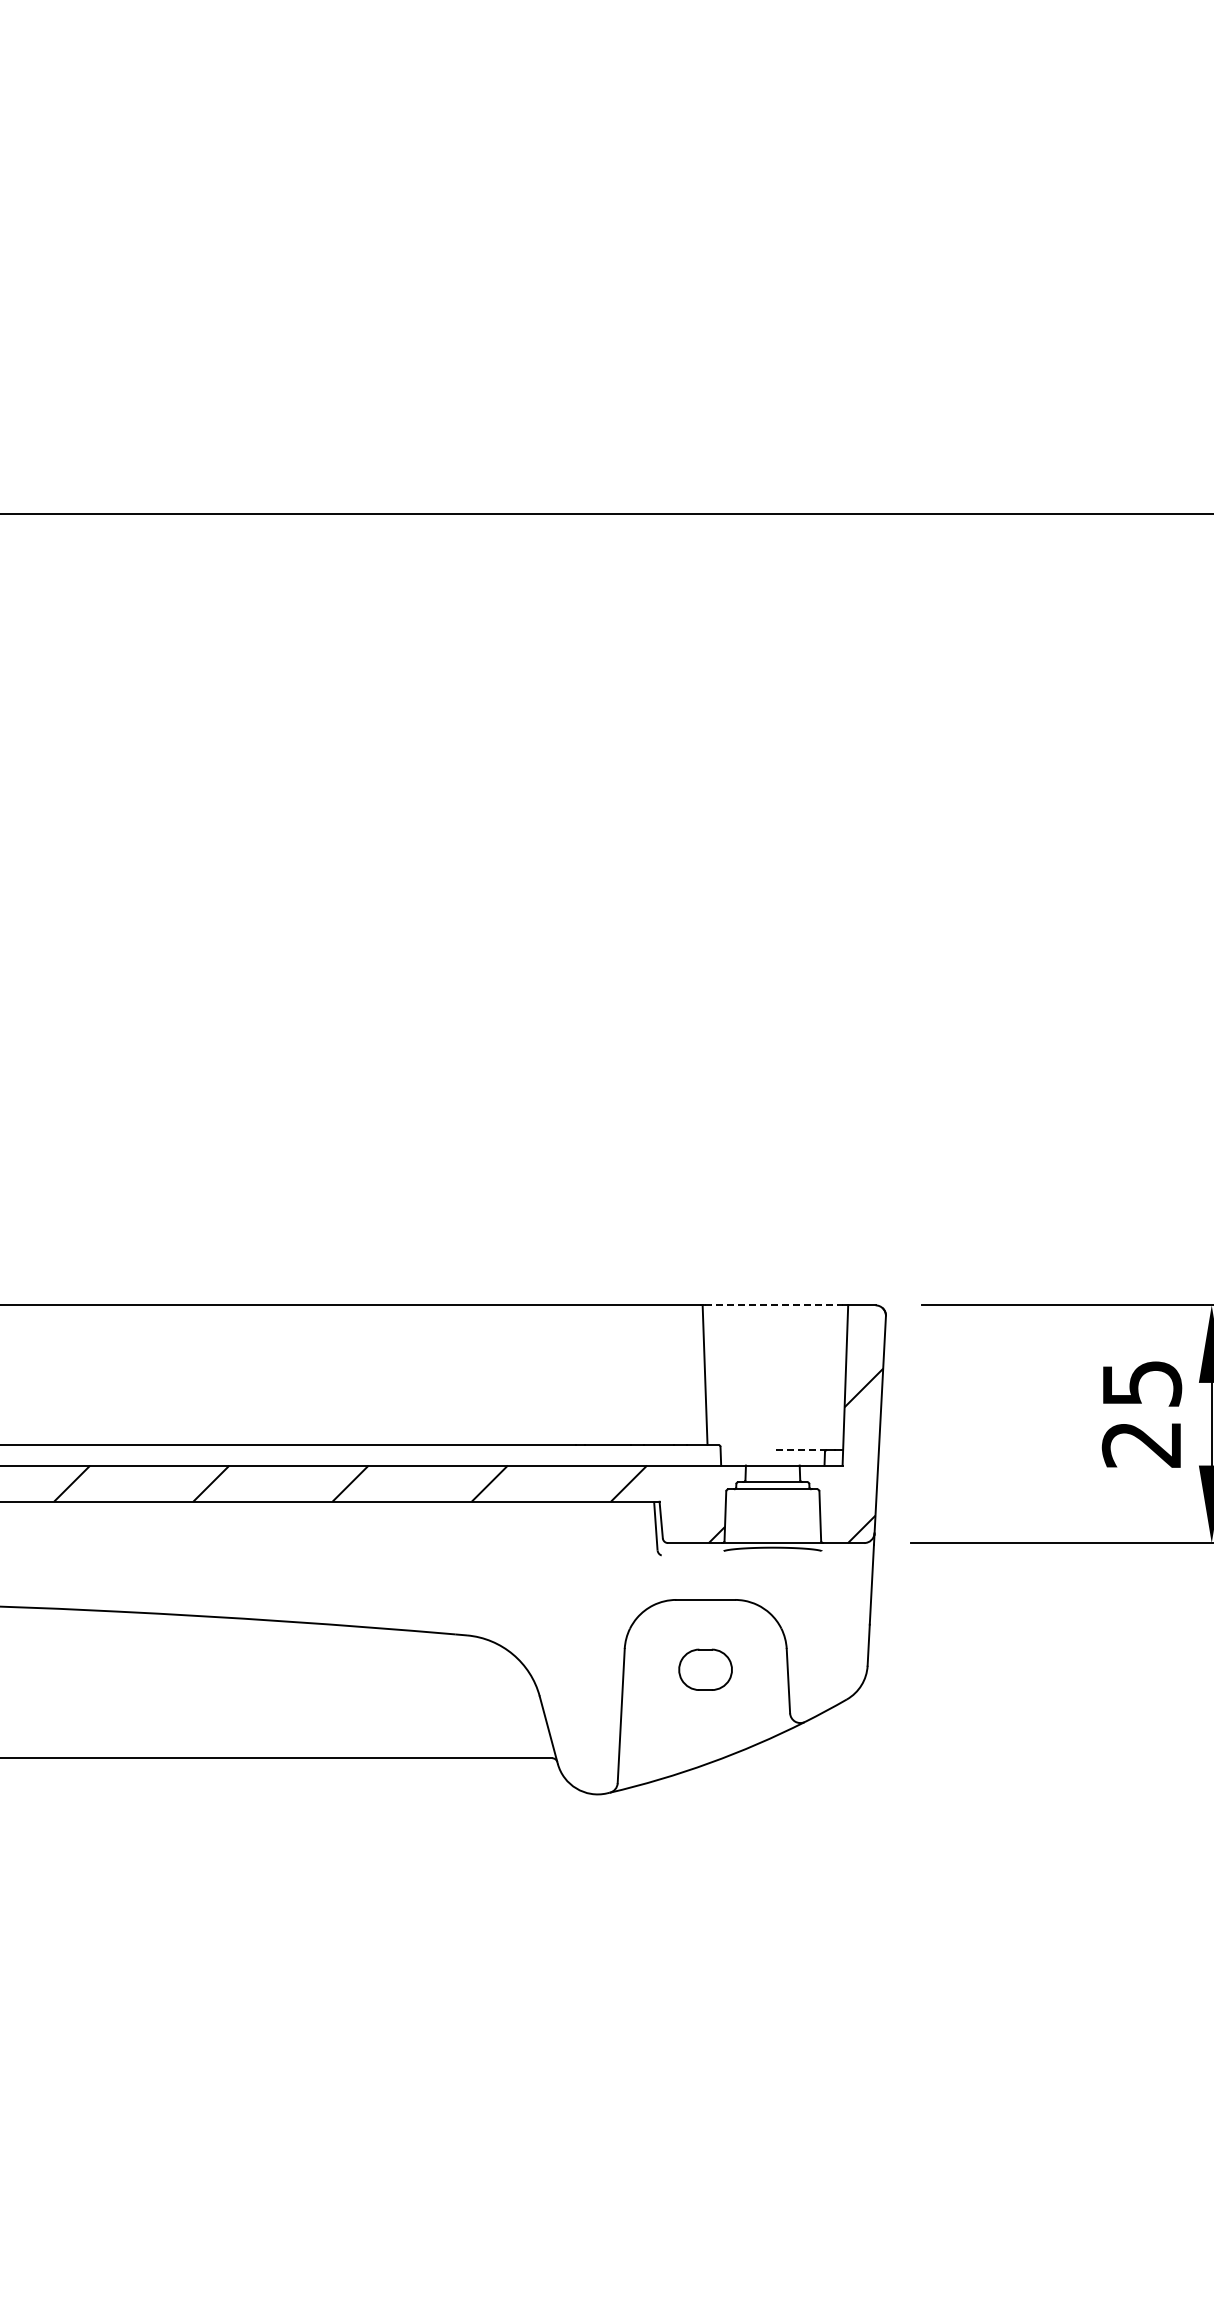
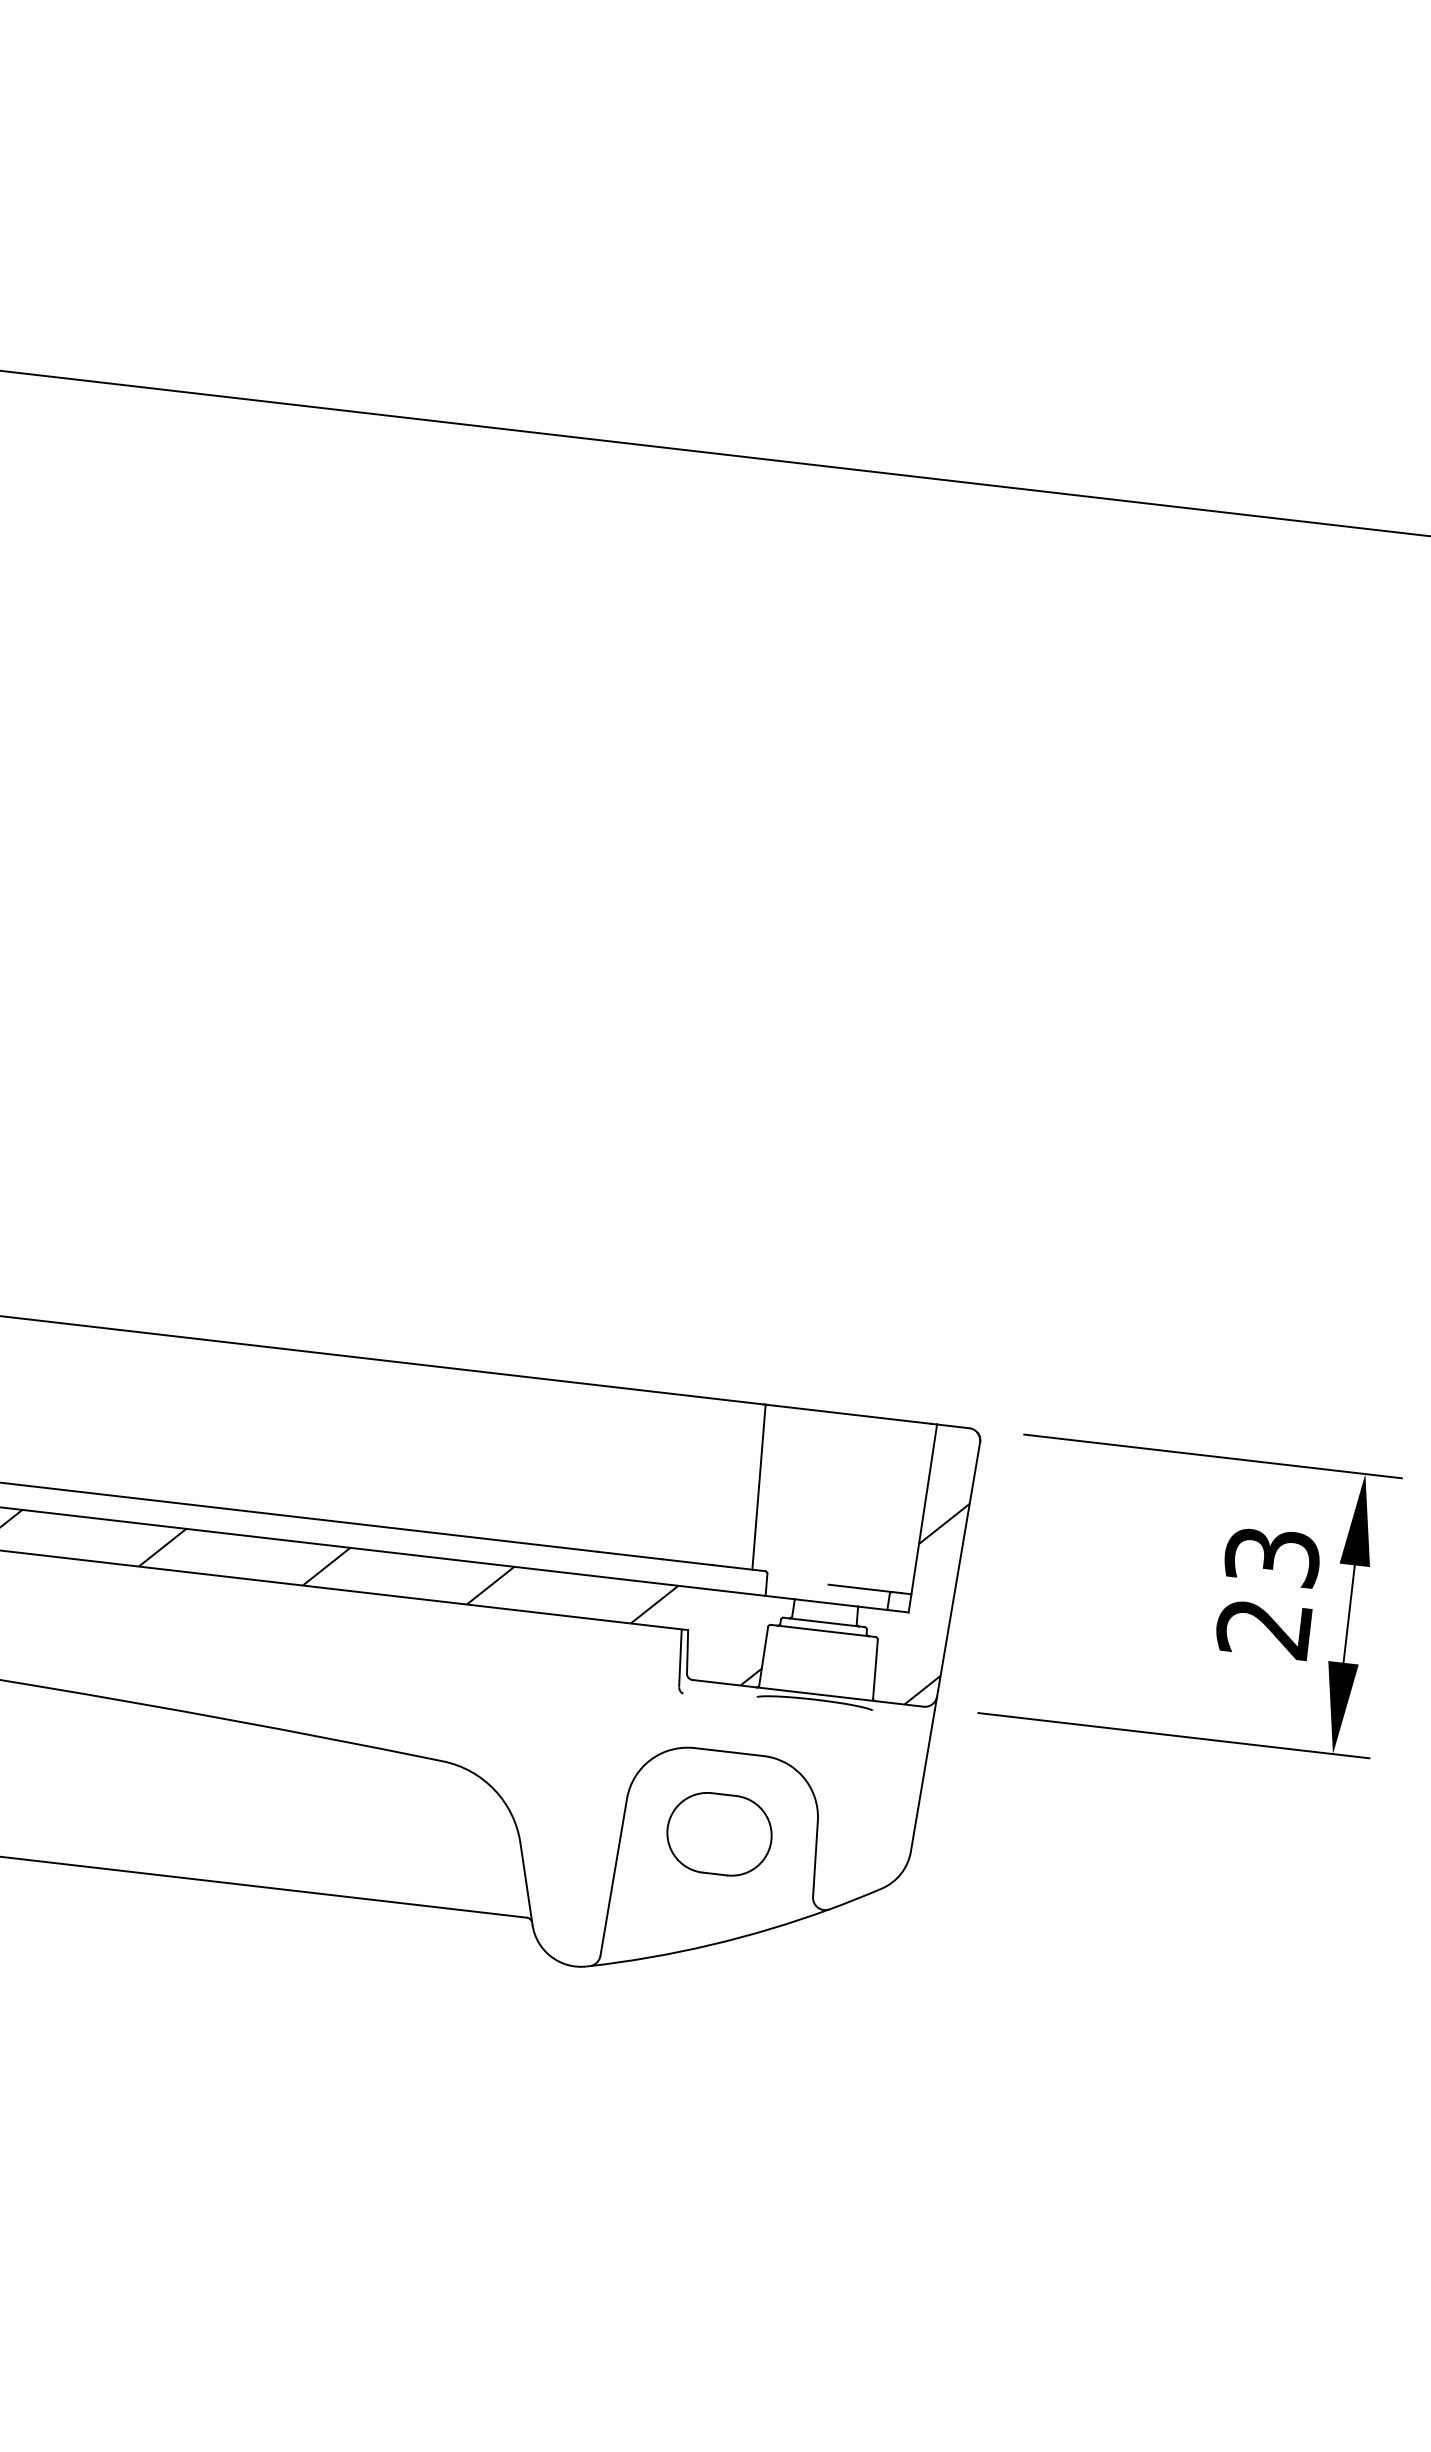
line: (774, 1305) -> (850, 1414), dashed -> solid
text: (1141, 1383) -> (1271, 1556), 25 -> 23
line: (799, 1450) -> (859, 1588), dashed -> solid
part: (705, 1669) -> (719, 1834), size x1.67

